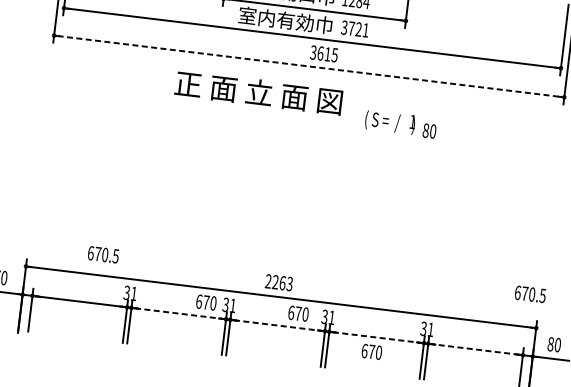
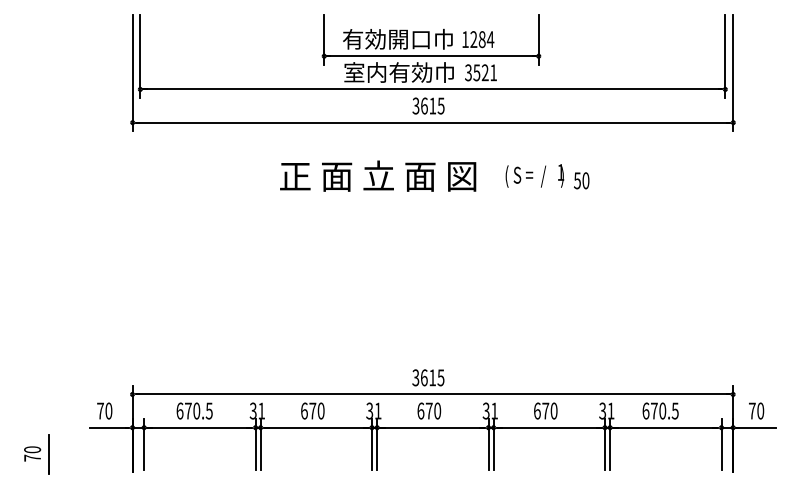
text: (351, 28) -> (476, 72), 3721 -> 3521
text: (324, 53) -> (428, 105), moved
line: (309, 66) -> (433, 122), dashed -> solid
text: (259, 92) -> (378, 175), moved
text: (426, 130) -> (577, 180), 80 -> 50
text: (103, 254) -> (194, 410), moved
text: (279, 282) -> (428, 377), 2263 -> 3615
text: (530, 293) -> (660, 410), moved
text: (206, 302) -> (312, 410), moved
line: (178, 313) -> (316, 427), dashed -> solid
text: (298, 313) -> (429, 410), moved
line: (277, 325) -> (432, 427), dashed -> solid
line: (376, 337) -> (549, 427), dashed -> solid
text: (550, 343) -> (751, 410), 80 -> 70
line: (475, 349) -> (665, 427), dashed -> solid
text: (371, 351) -> (545, 410), moved

